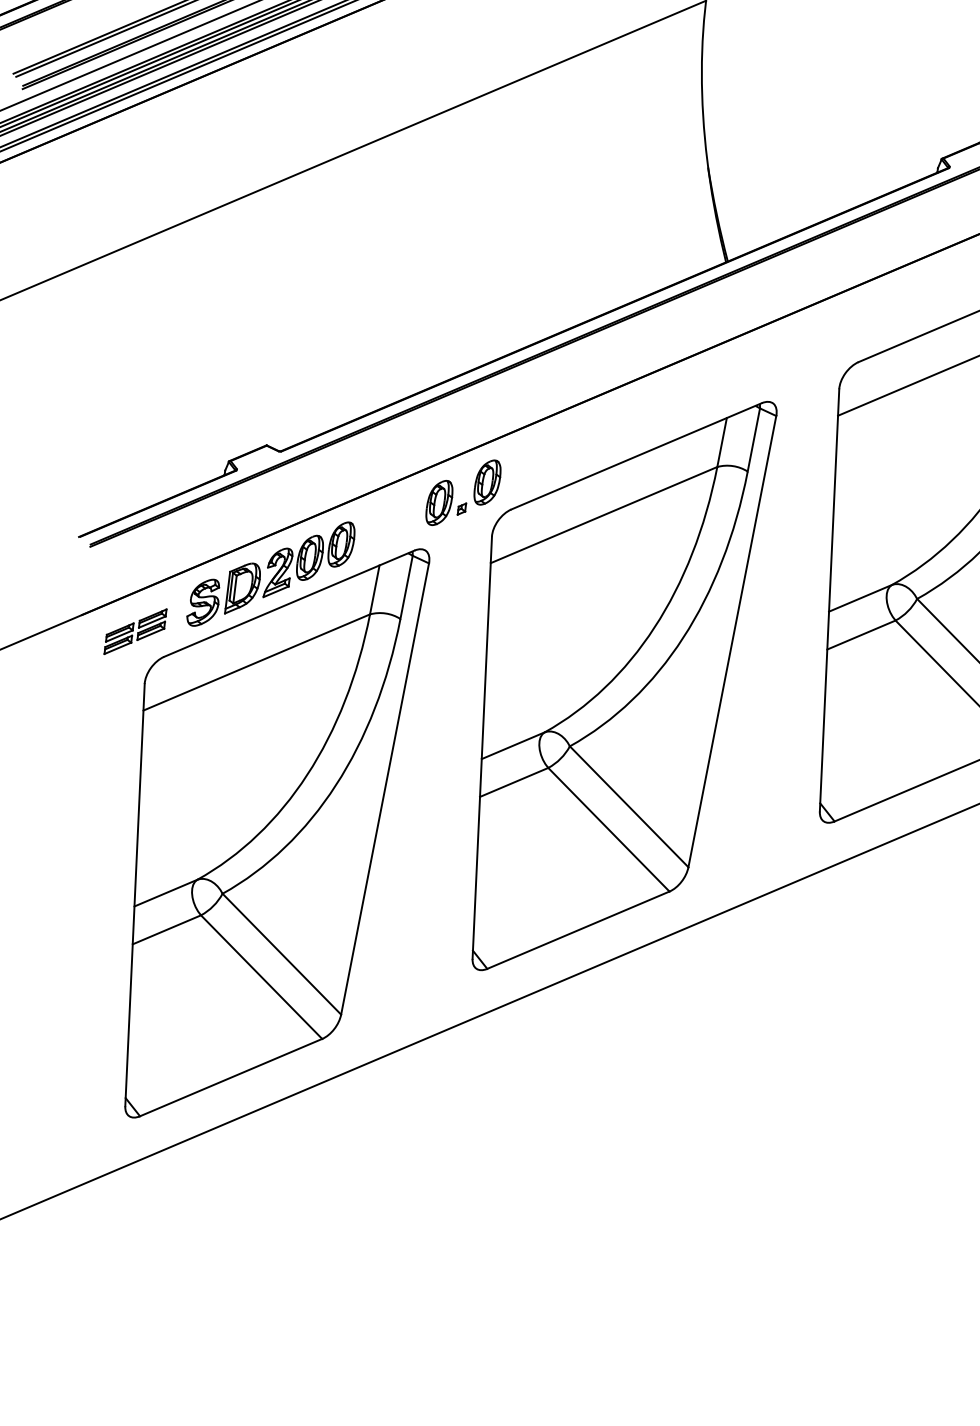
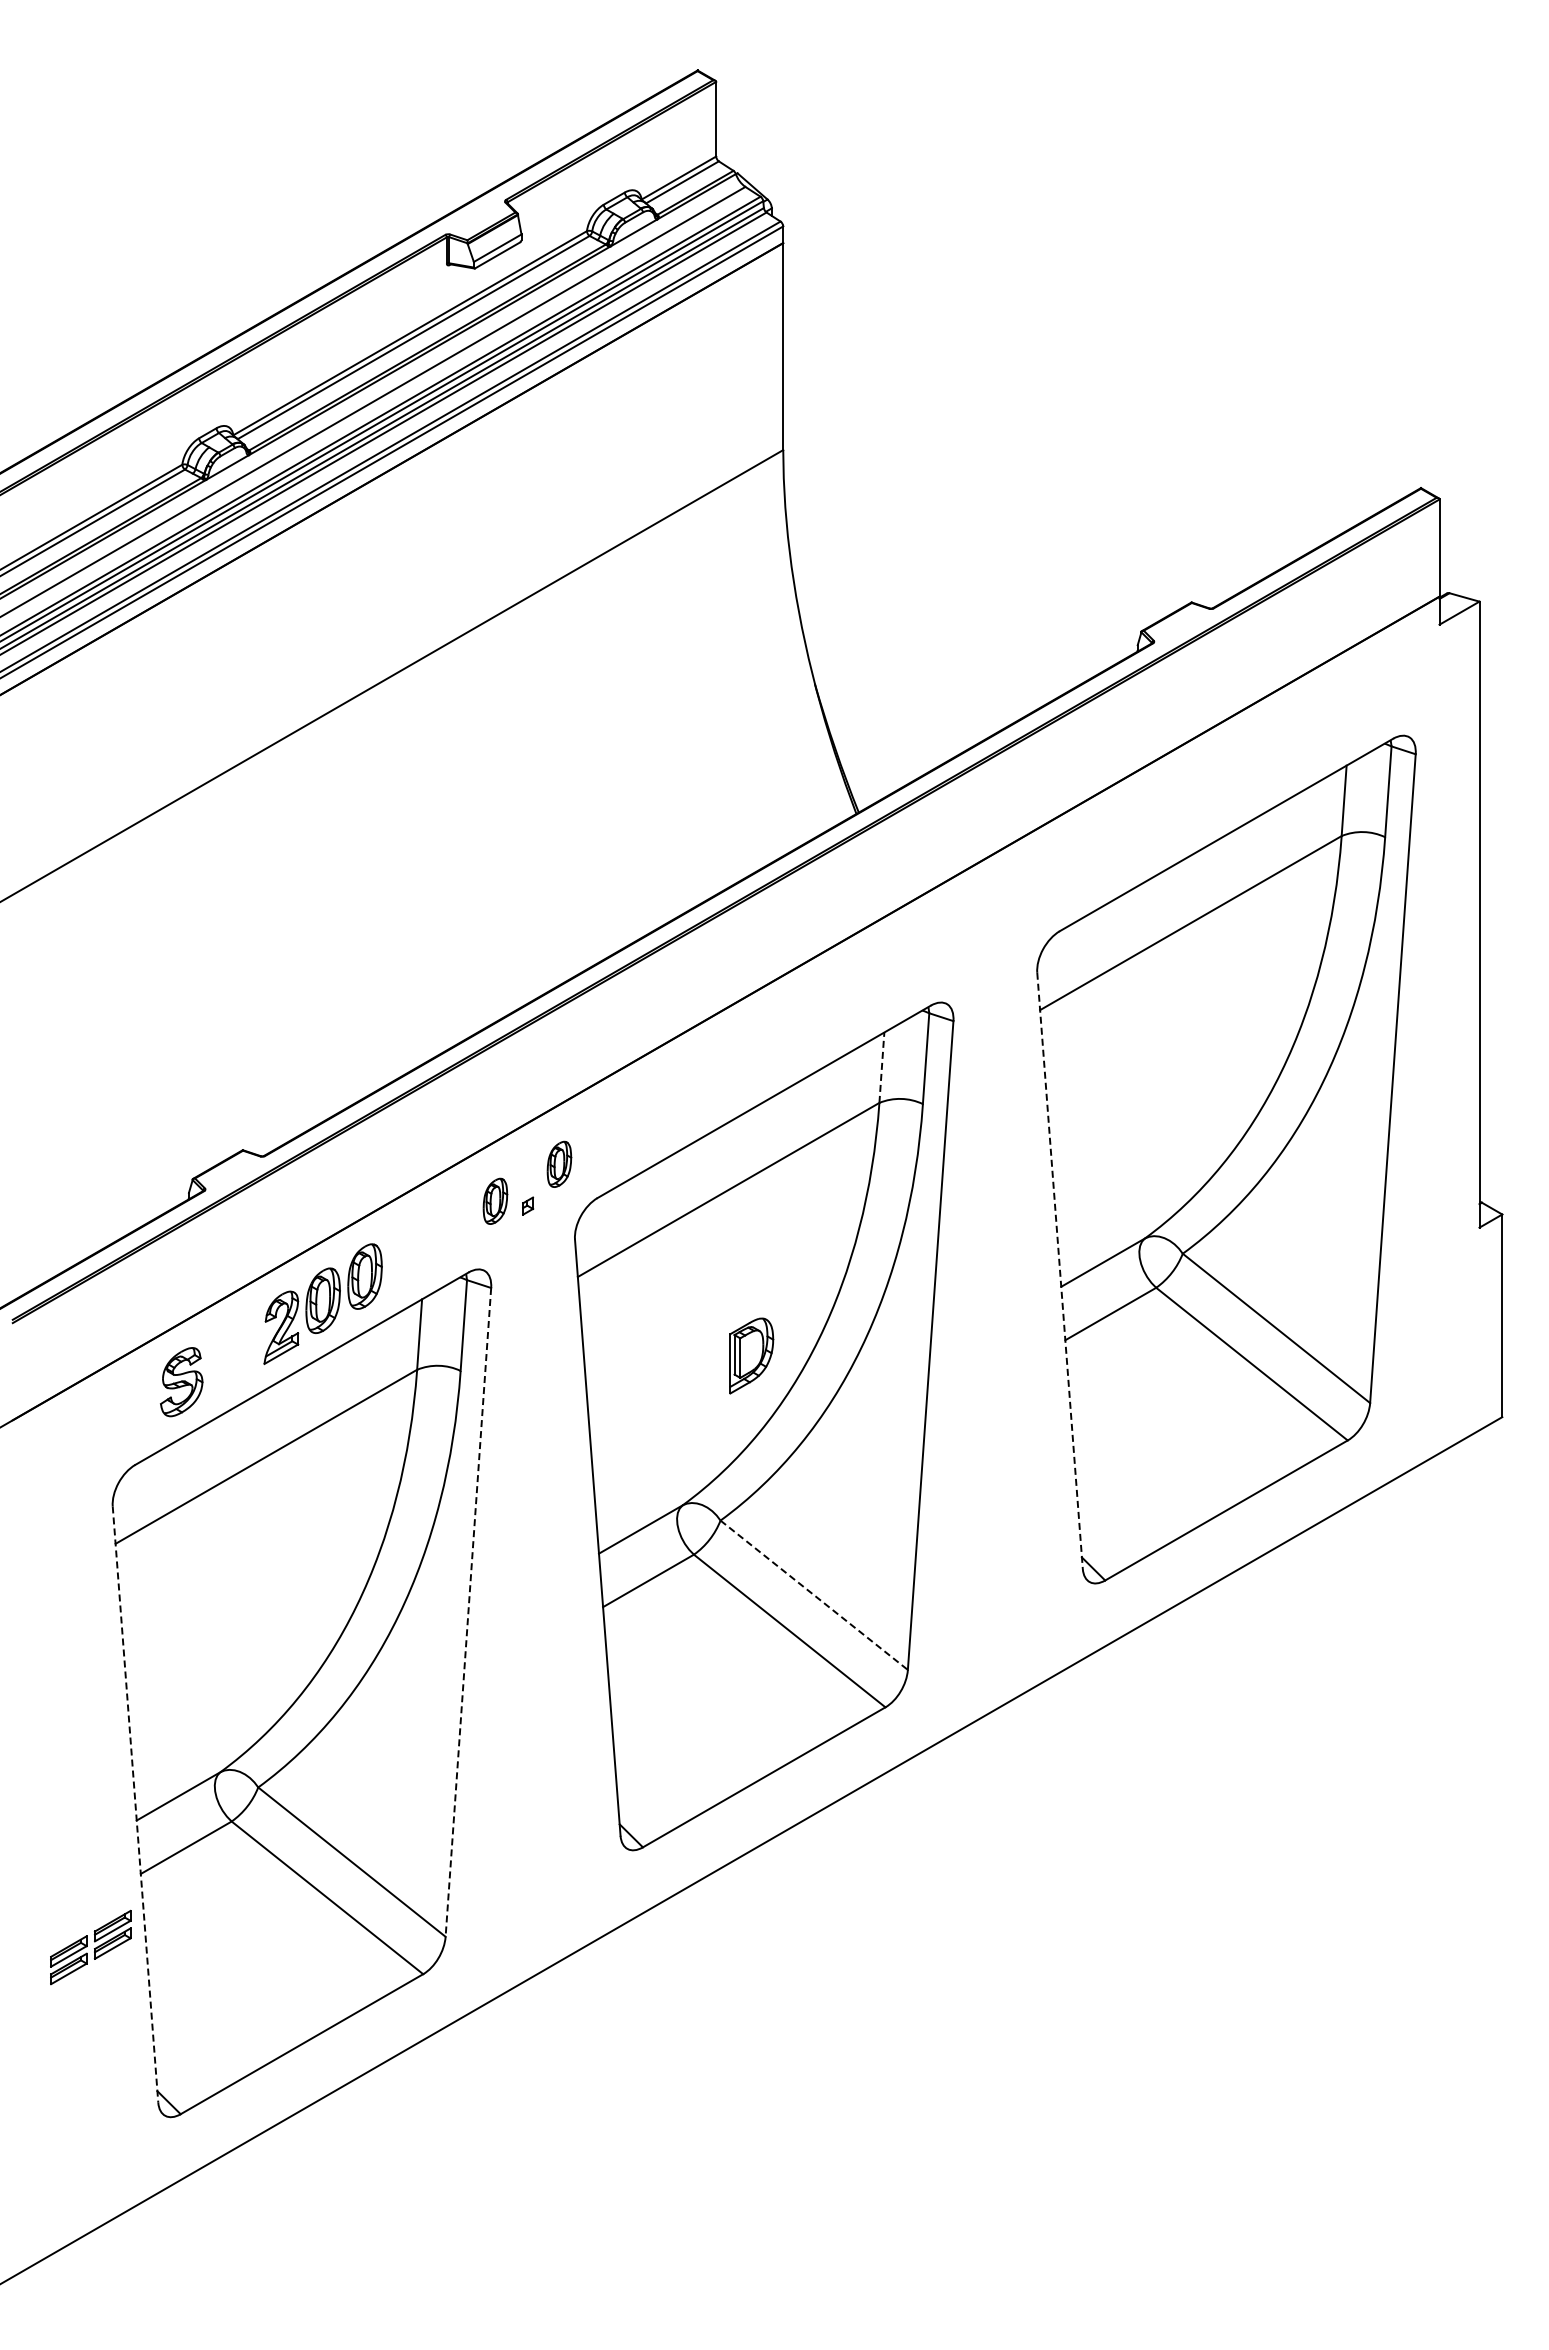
line: (721, 442) -> (881, 1067), solid -> dashed
part: (487, 482) -> (559, 1164), size x0.7
part: (439, 503) -> (495, 1201), size x0.7
part: (243, 588) -> (751, 1355), moved
line: (829, 600) -> (1060, 1270), solid -> dashed
part: (135, 631) -> (90, 1947), moved
line: (385, 789) -> (468, 1612), solid -> dashed
line: (629, 806) -> (814, 1595), solid -> dashed
line: (135, 895) -> (135, 1804), solid -> dashed

